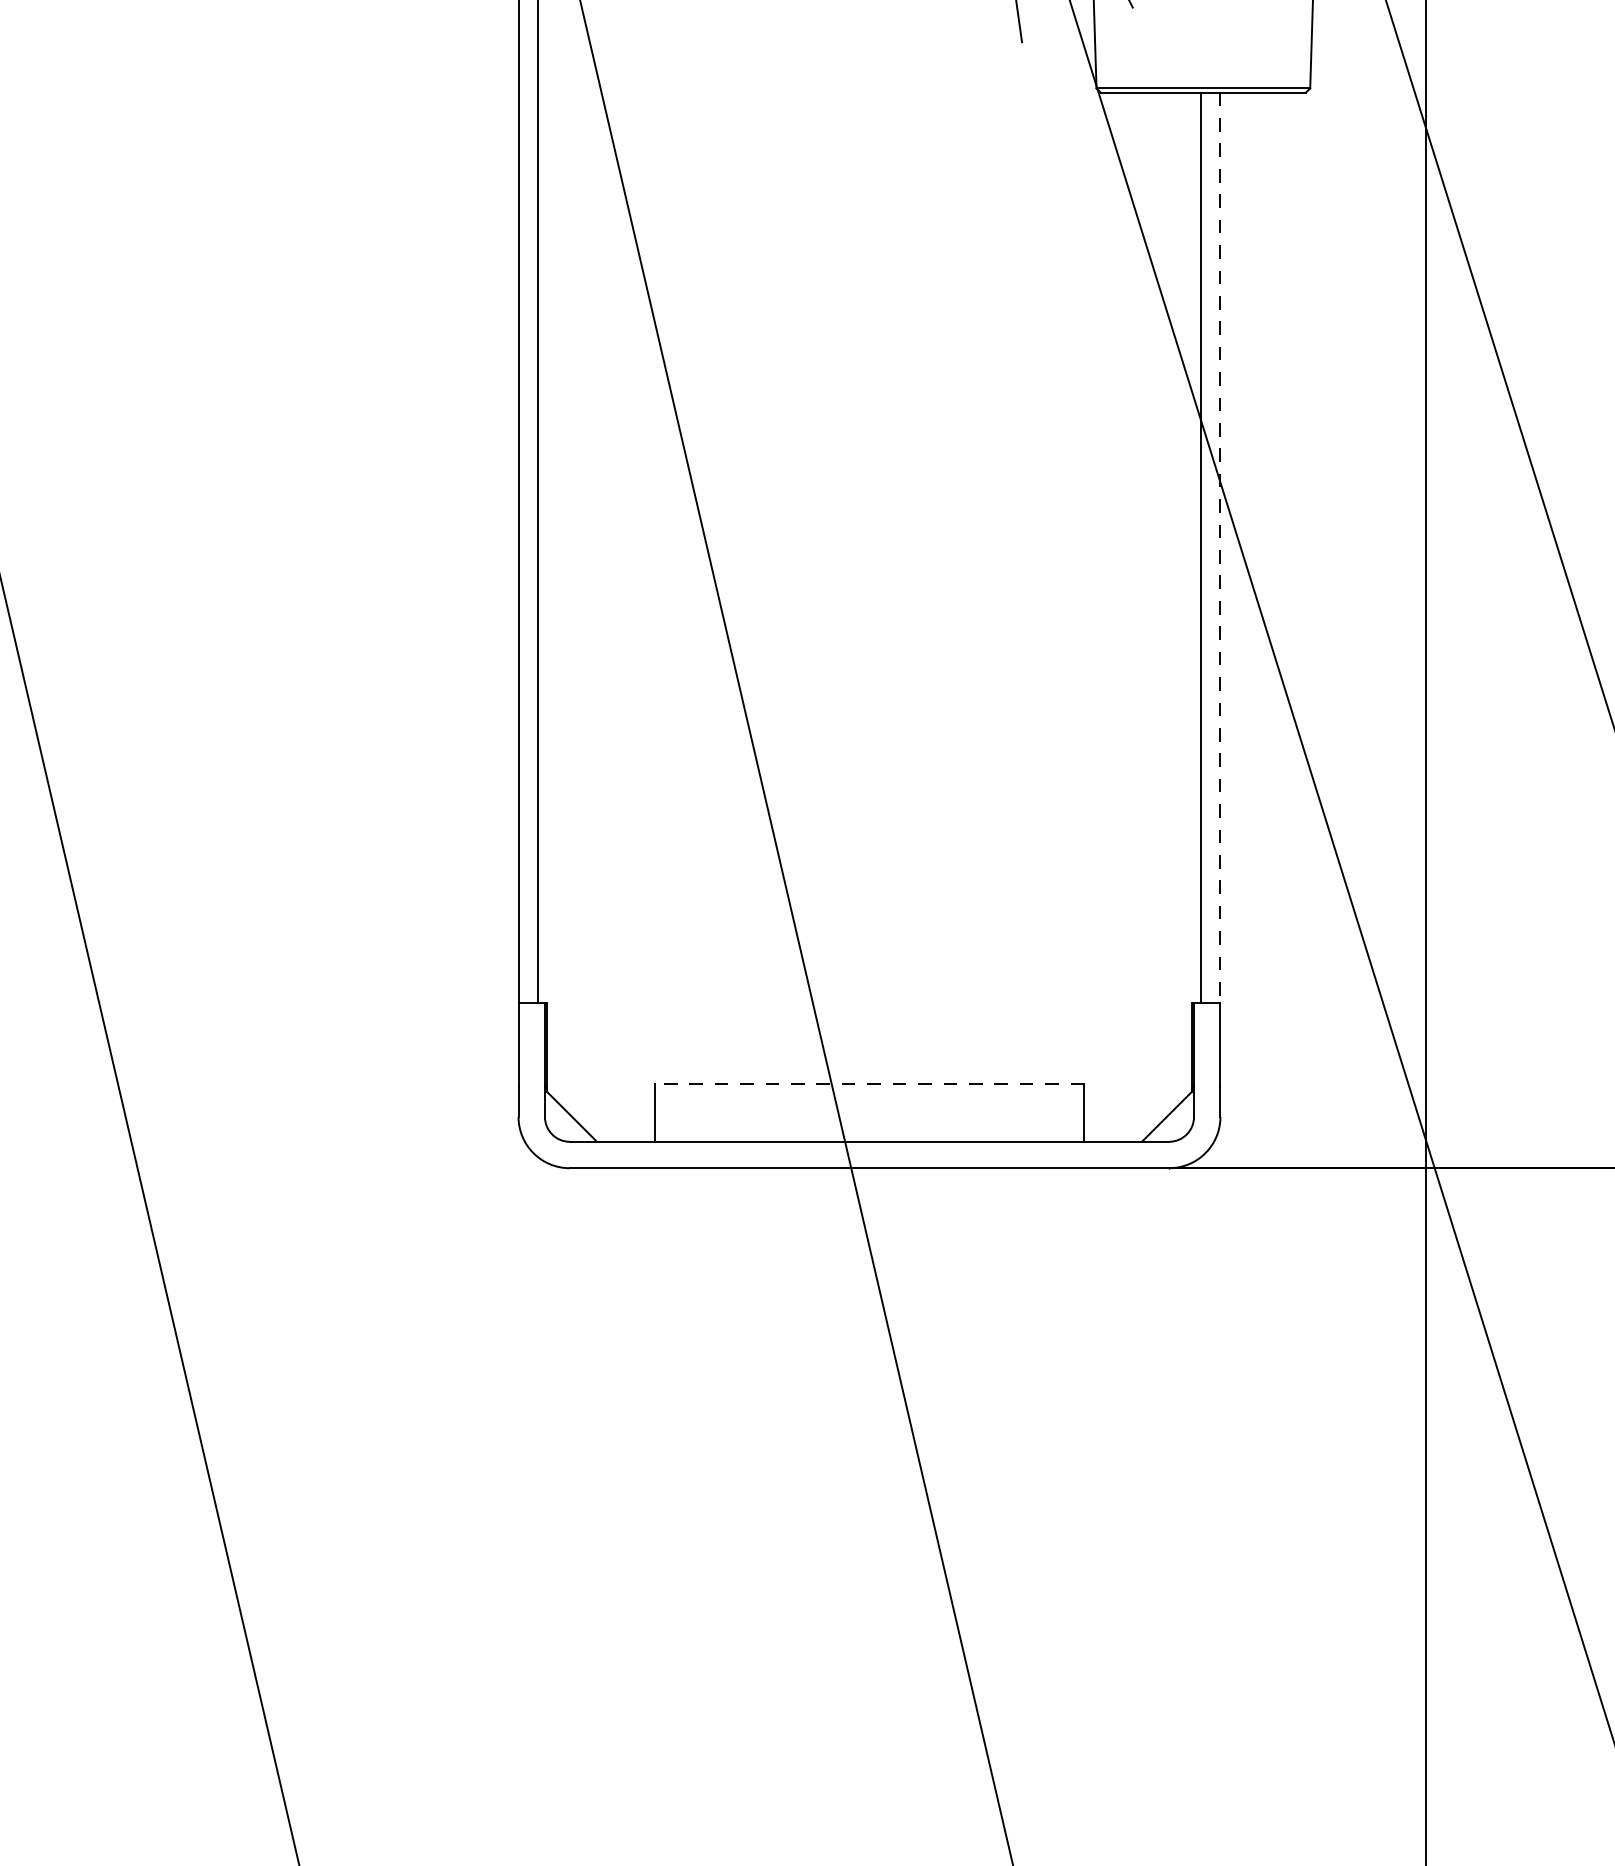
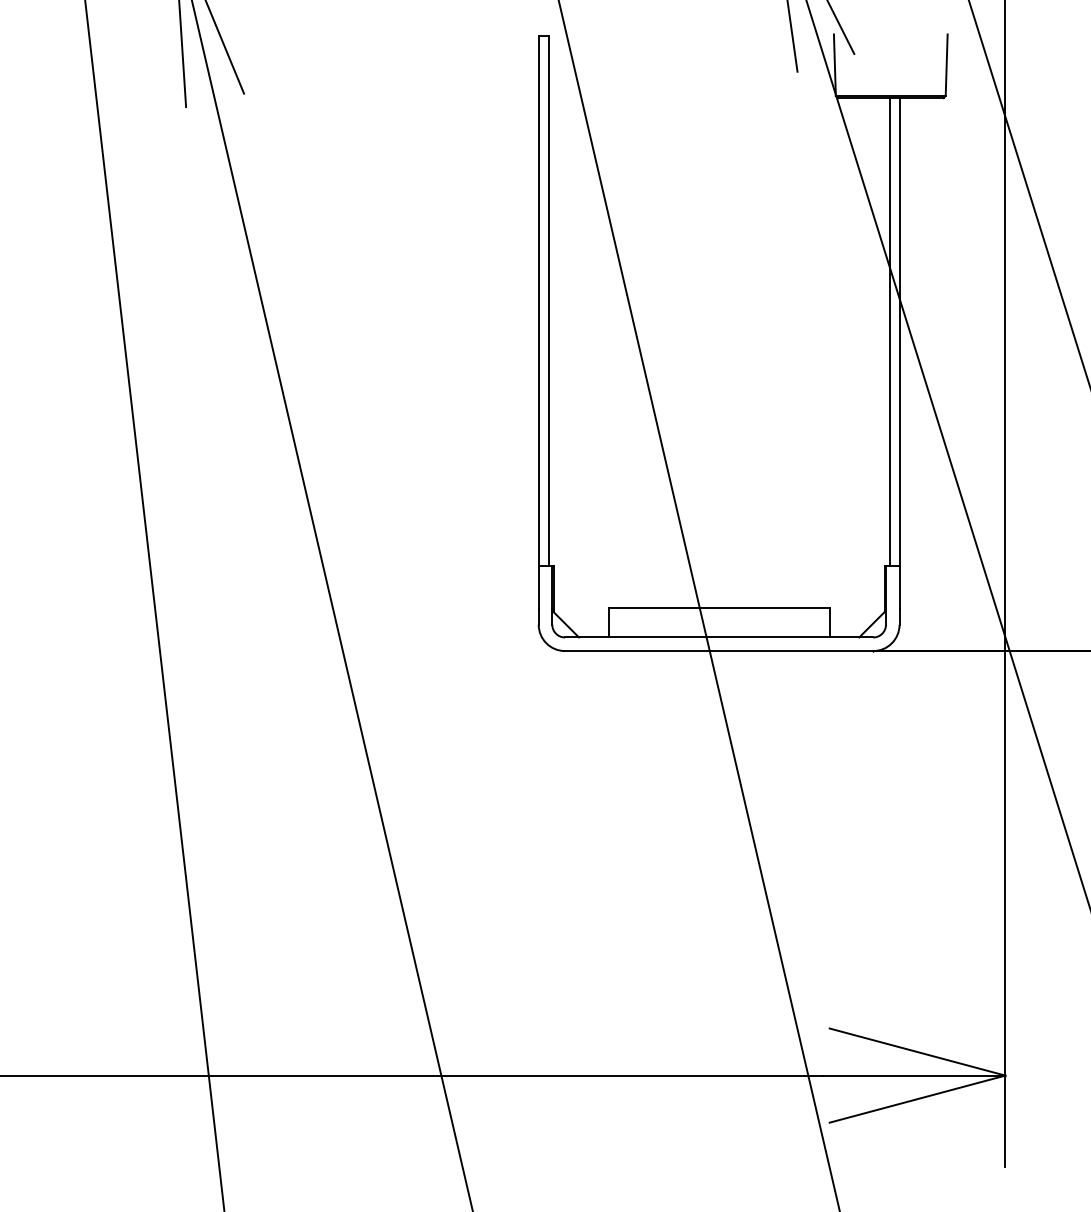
line: (1220, 548) -> (899, 332), dashed -> solid
line: (868, 1083) -> (718, 607), dashed -> solid

